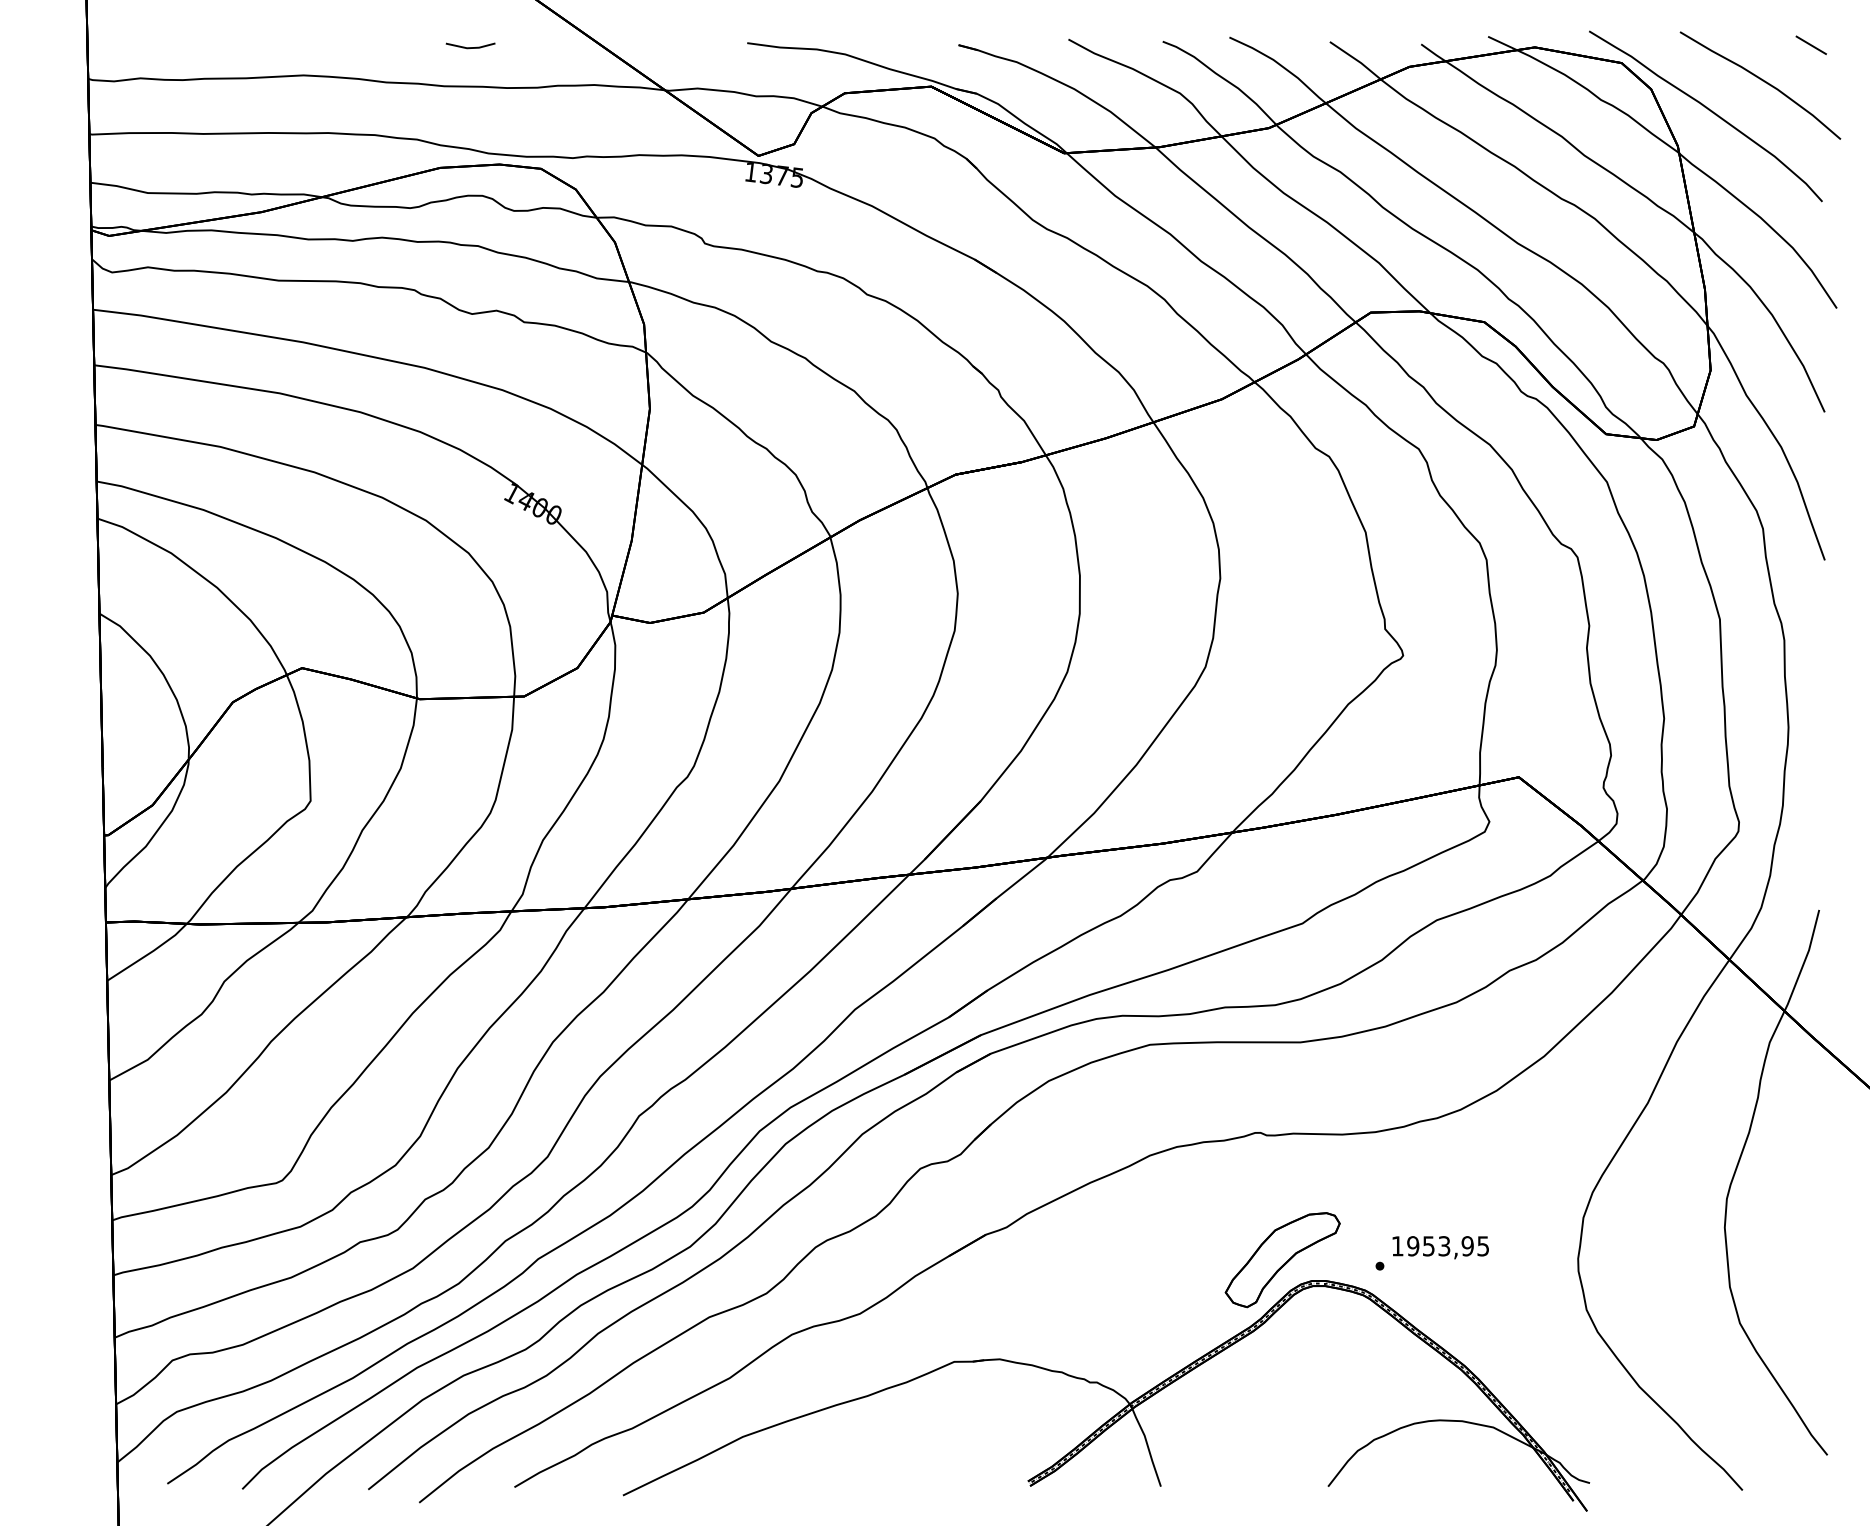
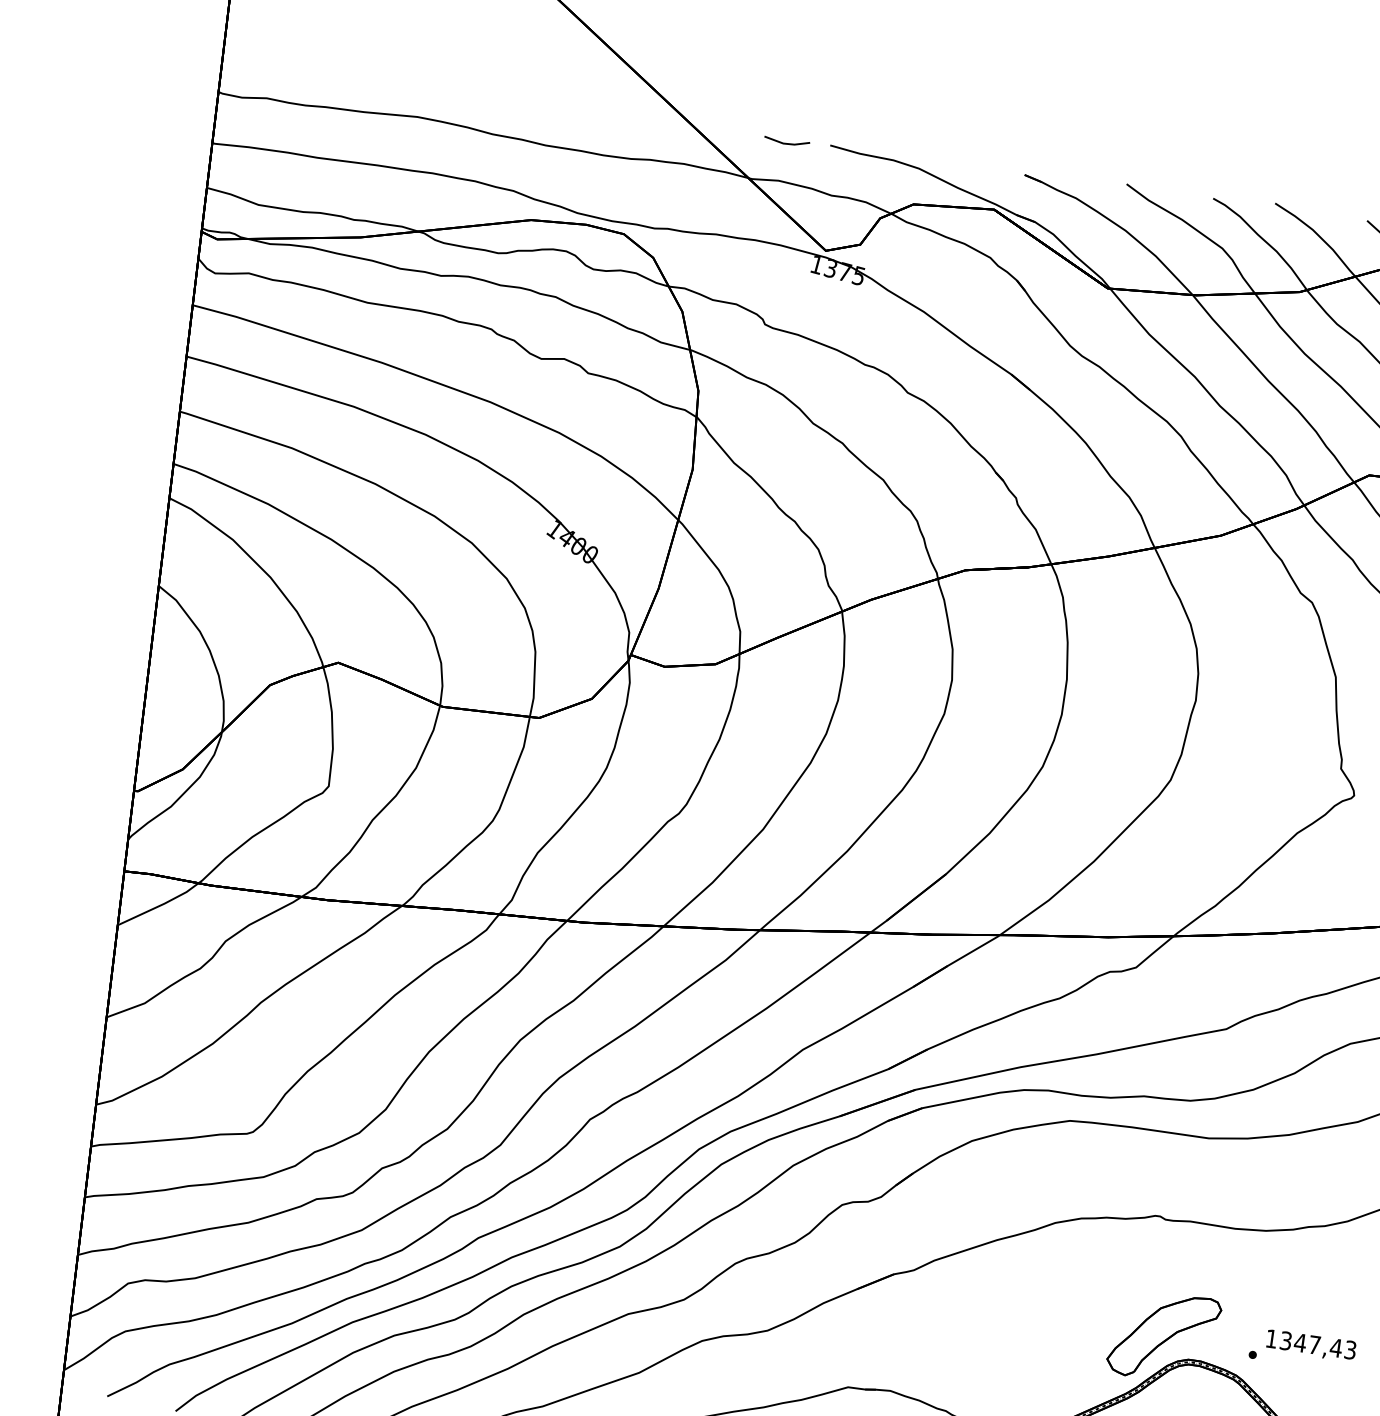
line: (470, 47) -> (786, 143), moved
text: (1448, 1246) -> (1318, 1345), 1953,95 -> 1347,43

